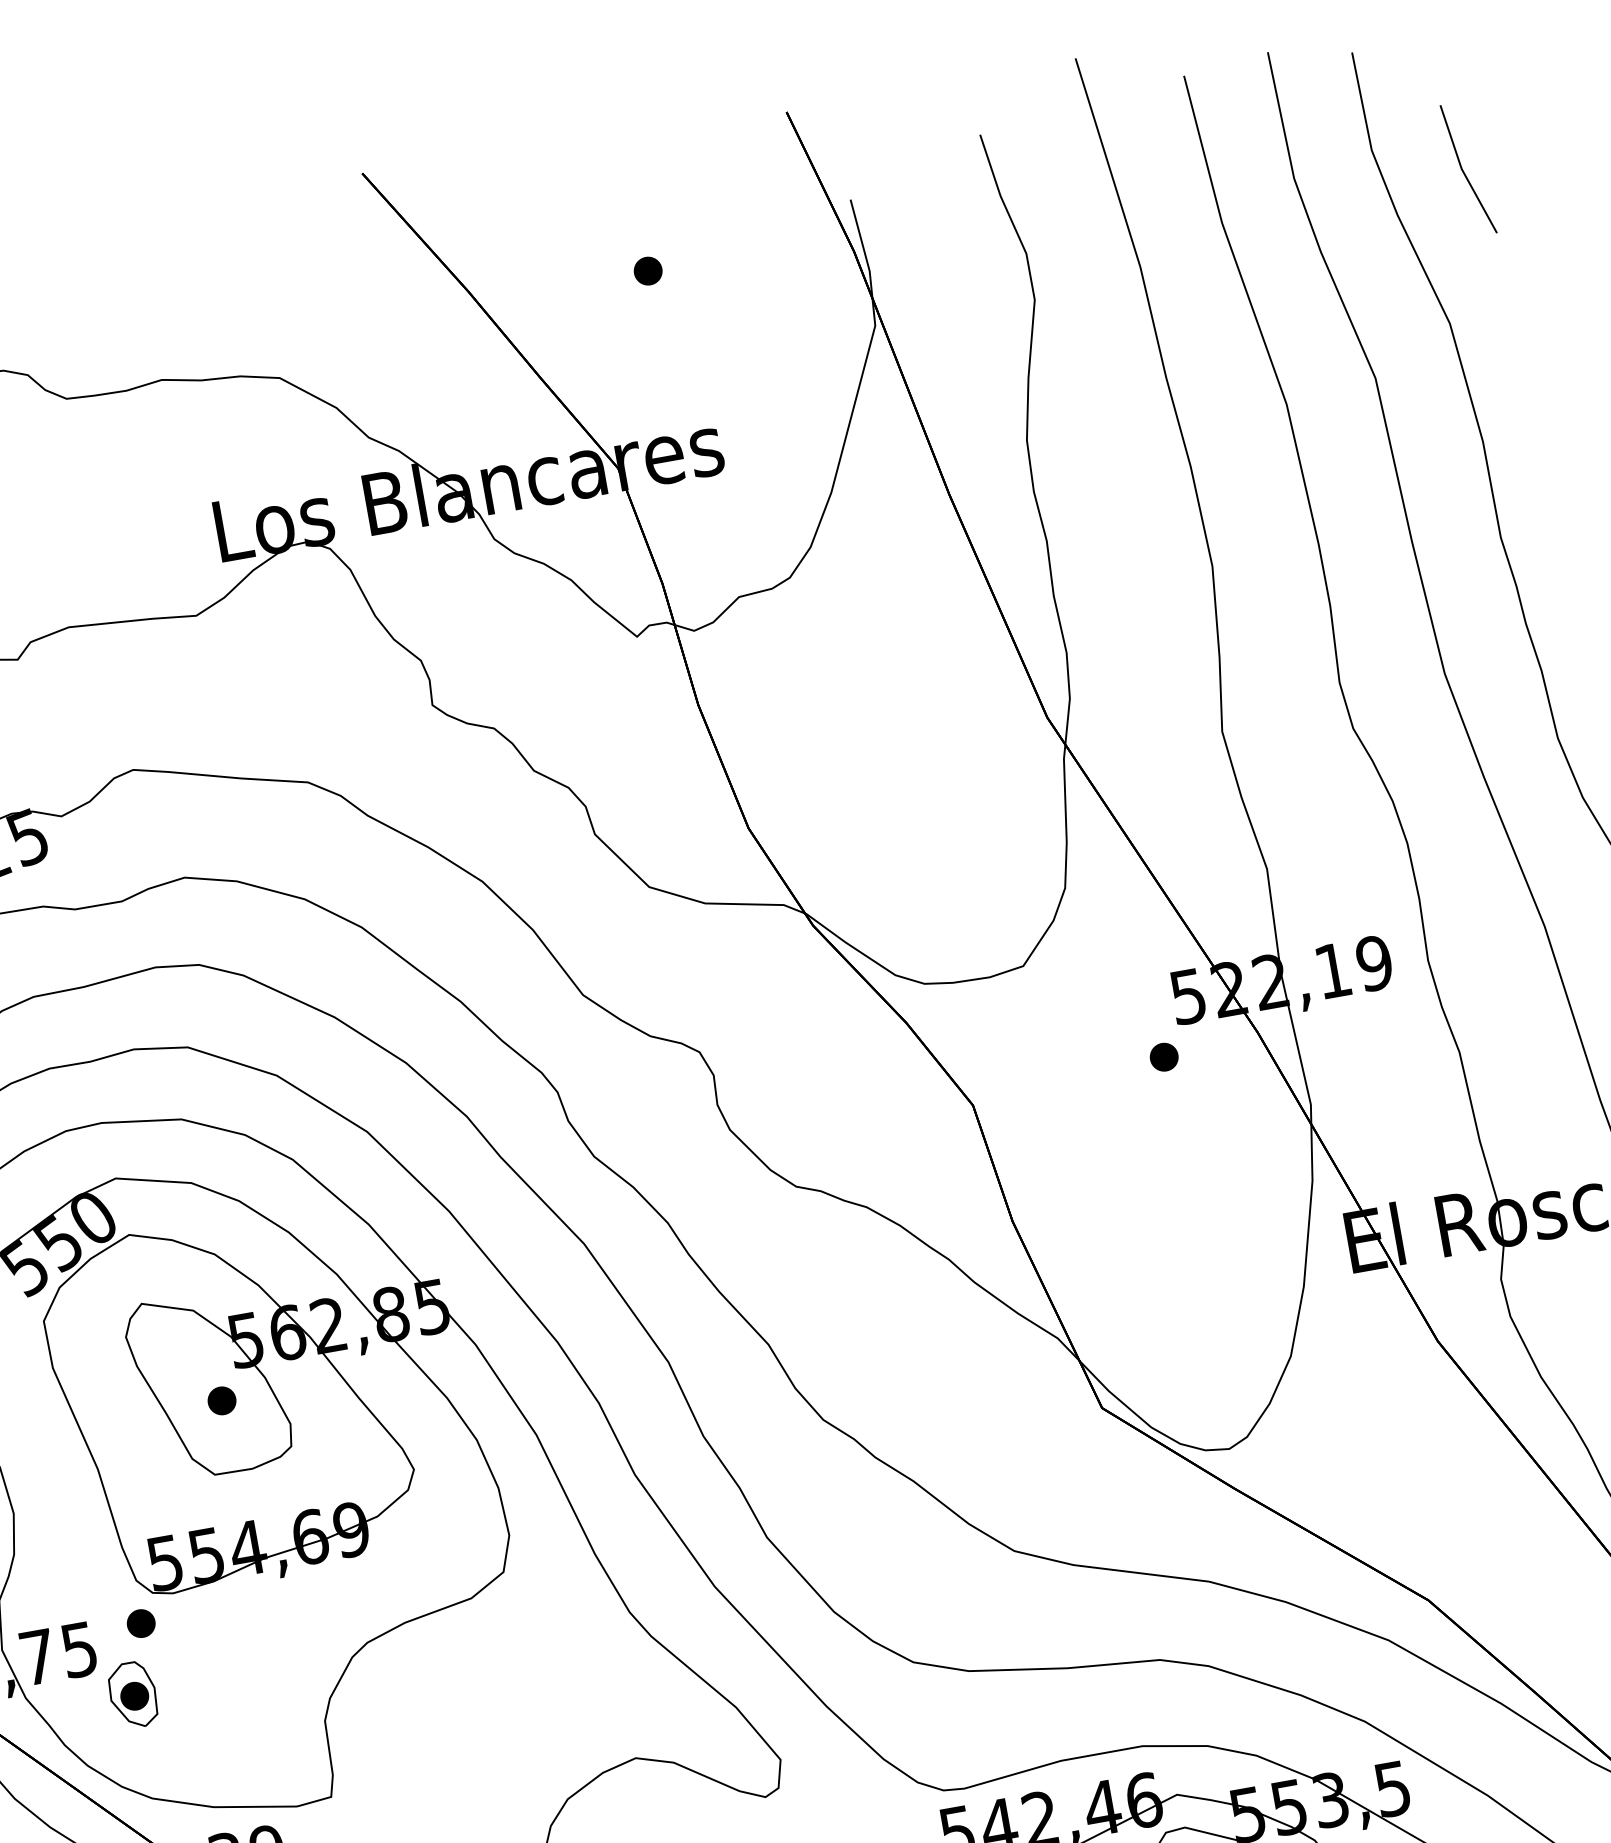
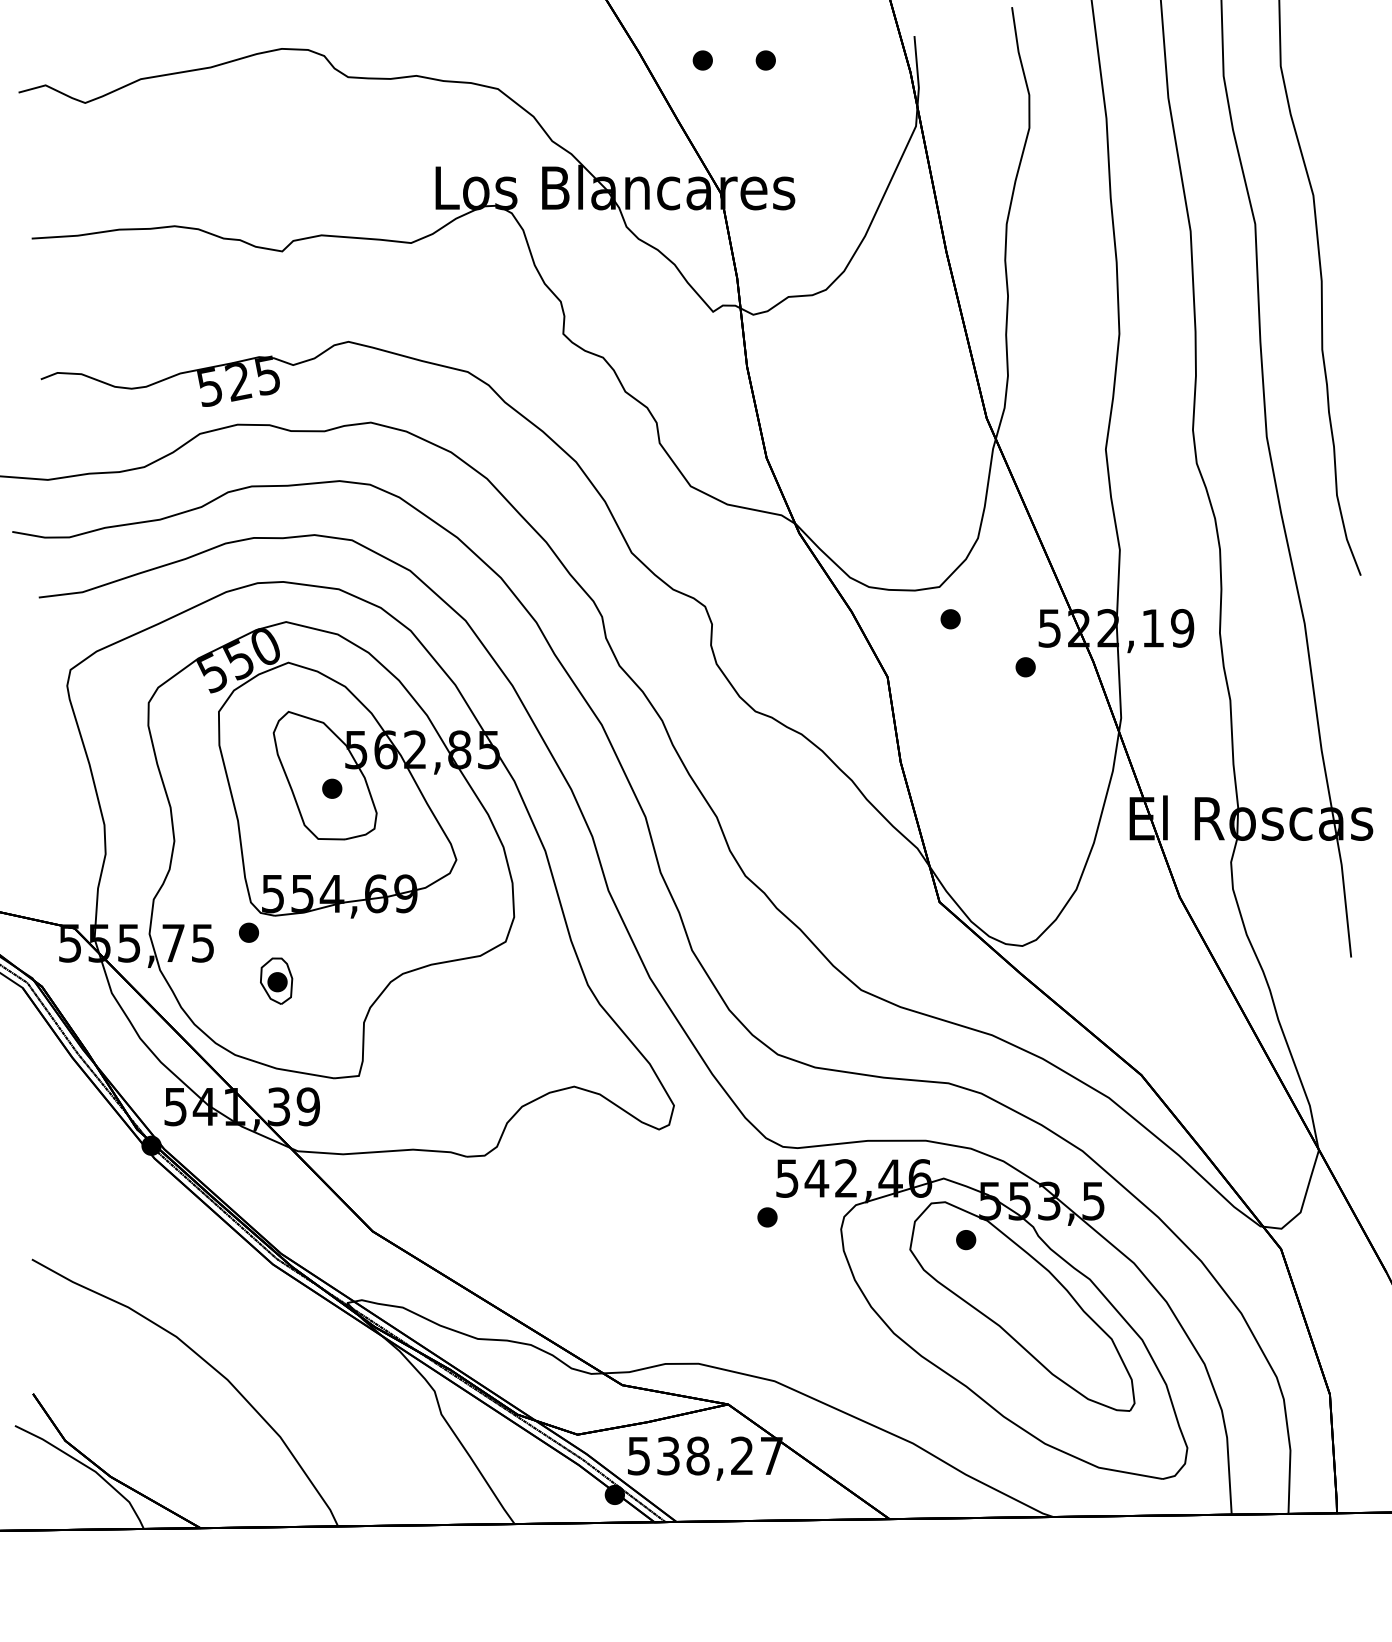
line: (1464, 171) -> (1342, 92), removed
part: (559, 286) -> (702, 60), added
part: (1046, 1008) -> (950, 619), added
part: (132, 1694) -> (276, 980), moved

